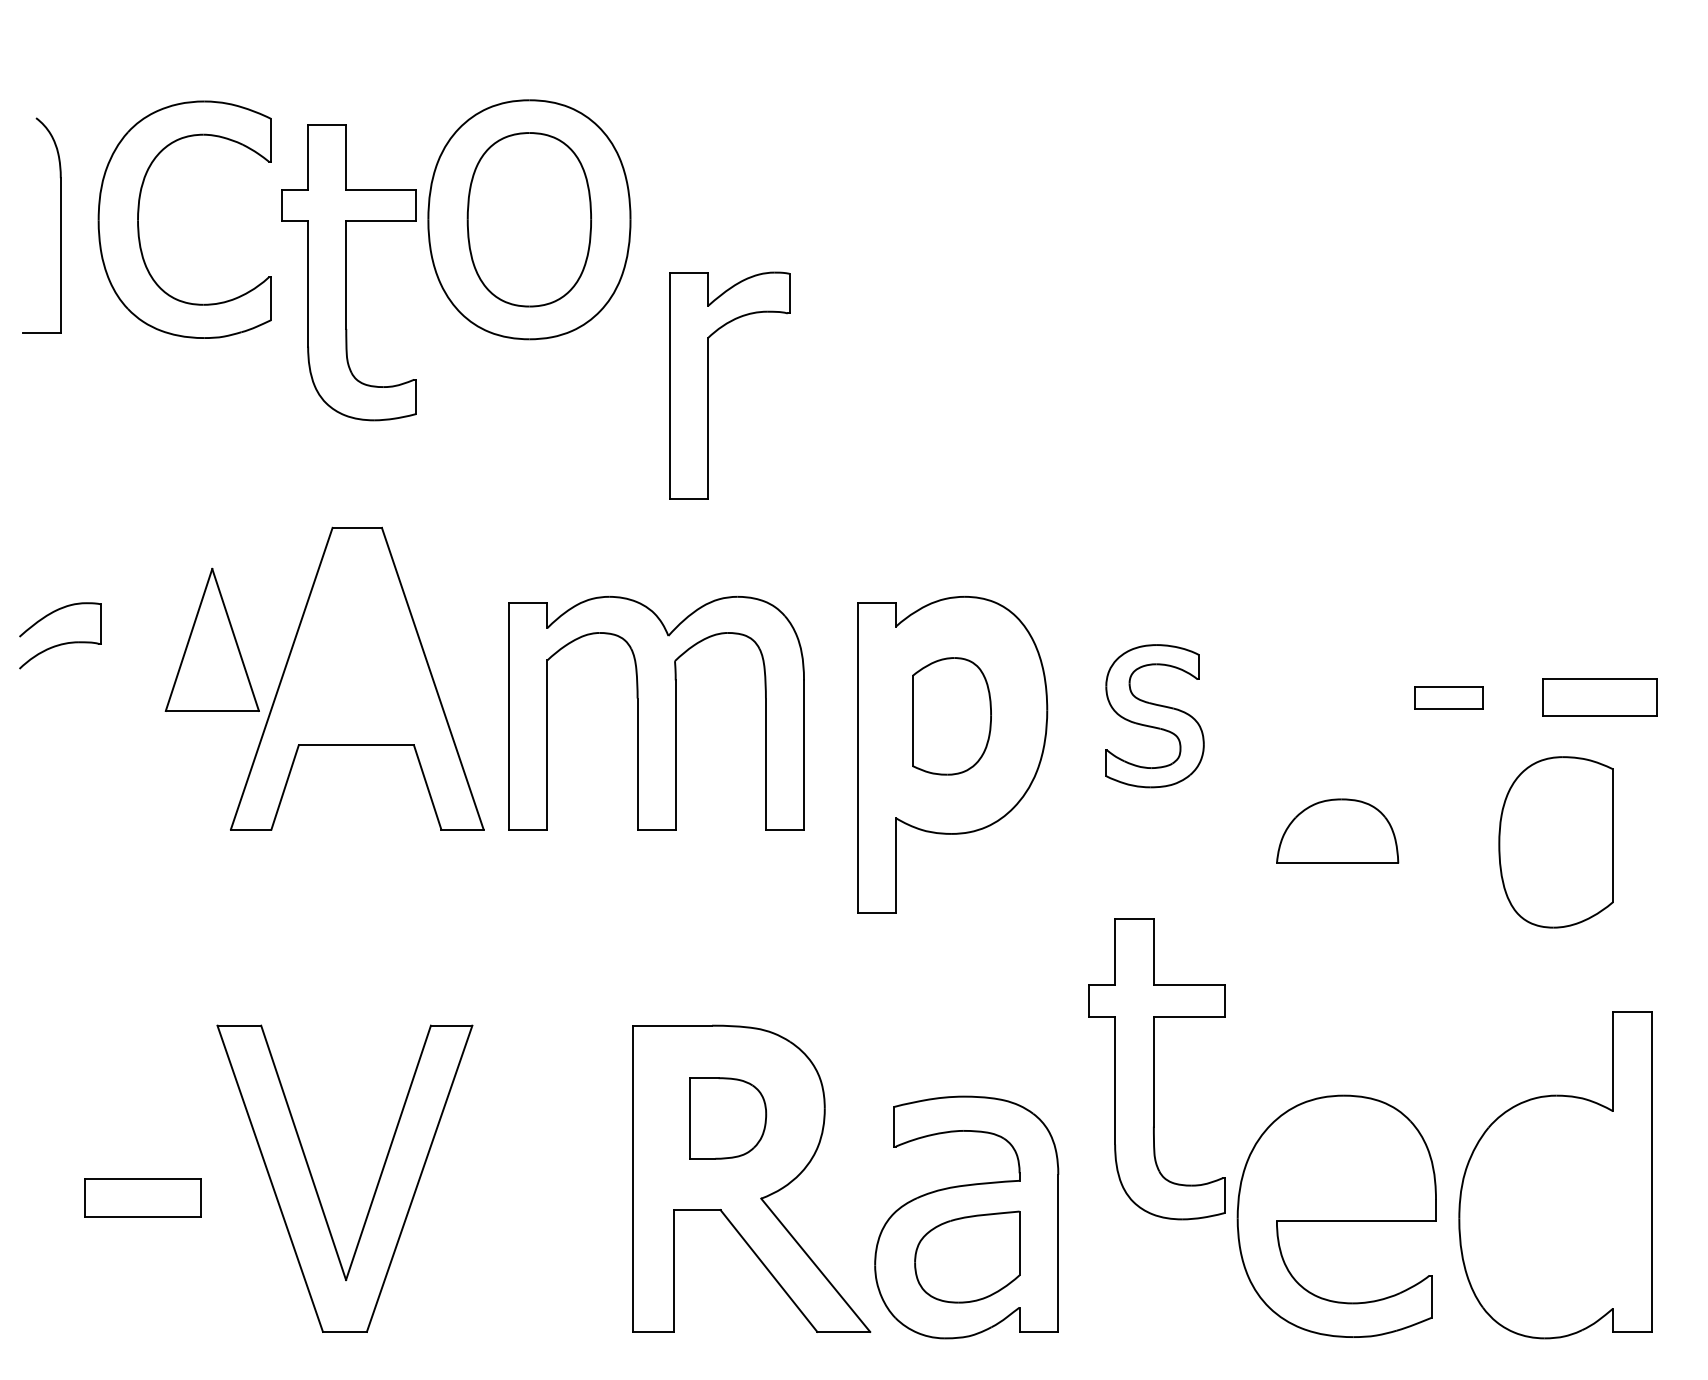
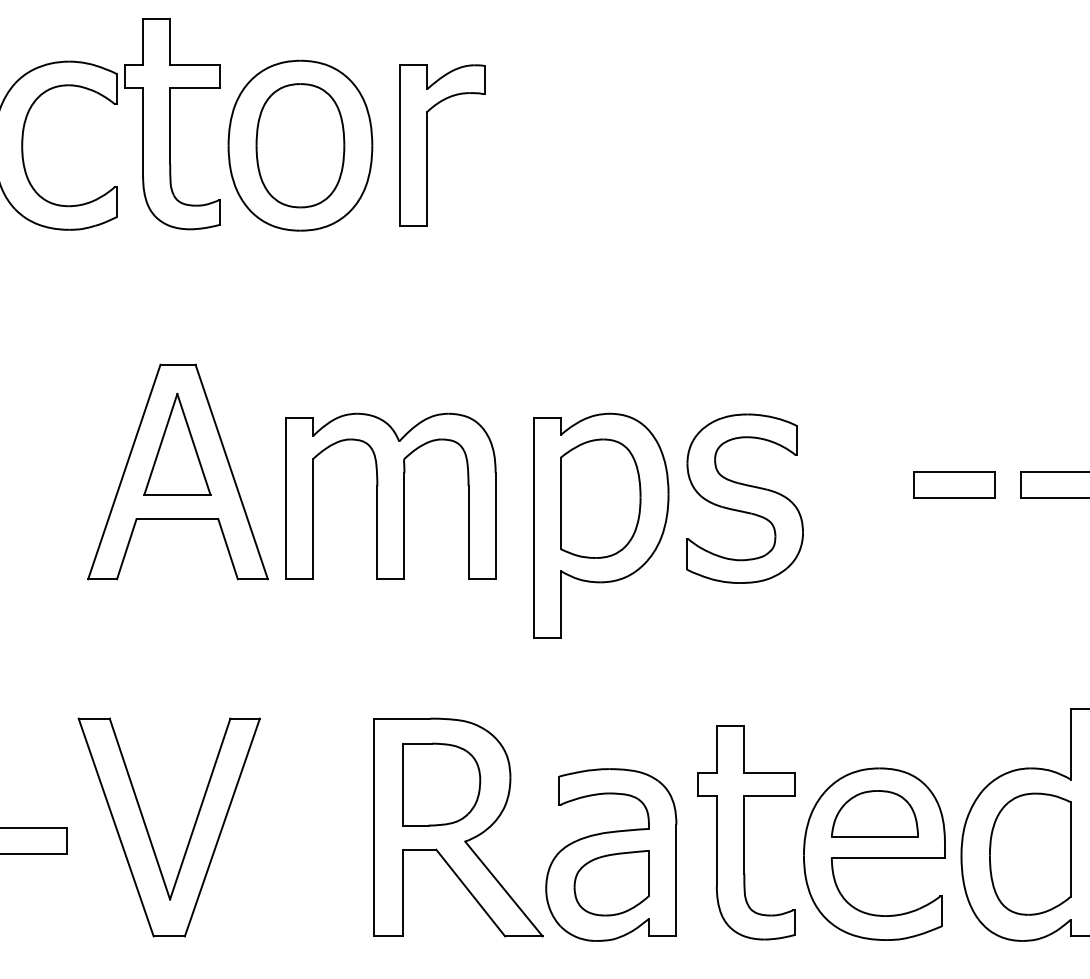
part: (348, 272) -> (171, 124), moved
part: (708, 385) -> (427, 145), moved
part: (211, 639) -> (176, 444), moved
part: (1448, 697) -> (953, 485), size x1.67
part: (1154, 715) -> (744, 498), size x1.67
part: (951, 716) -> (600, 498), size x1.43
part: (1337, 830) -> (874, 813), moved
part: (1555, 842) -> (1029, 854), moved
part: (1156, 1069) -> (746, 832), moved
part: (728, 1118) -> (441, 784), size x1.43

